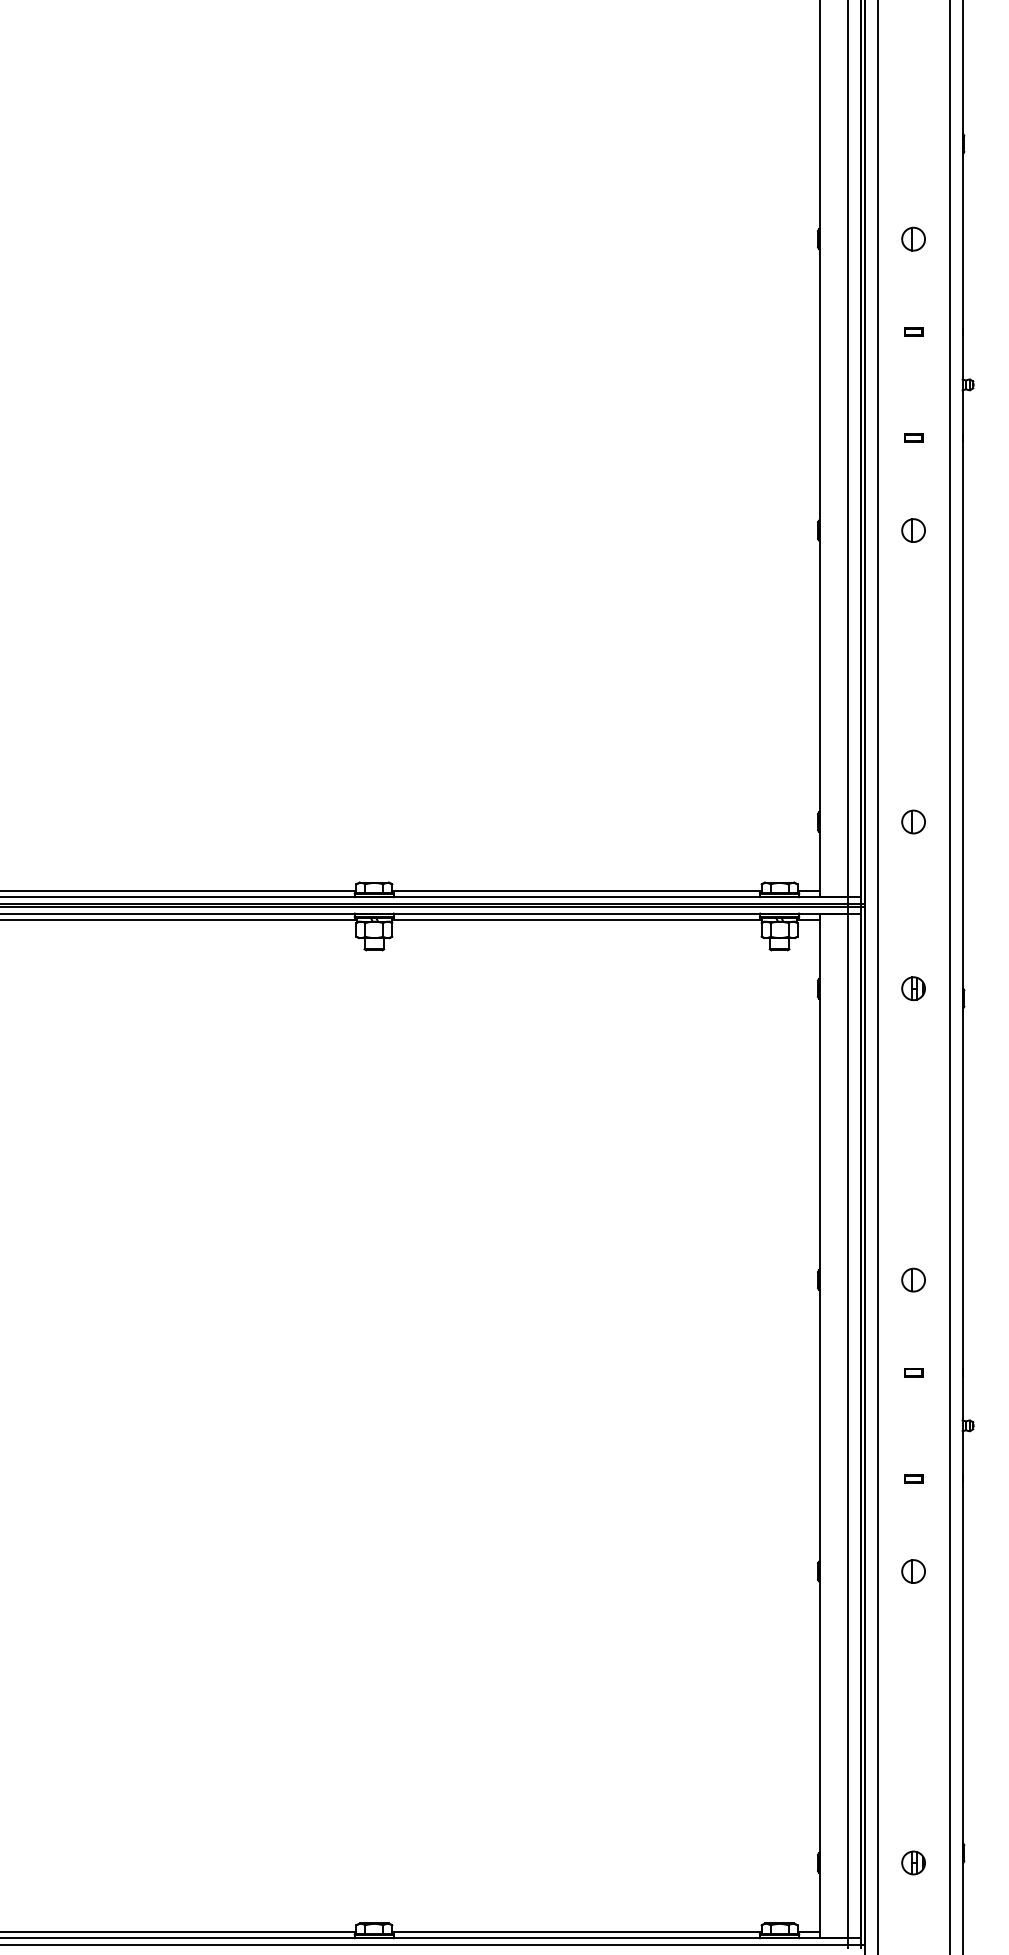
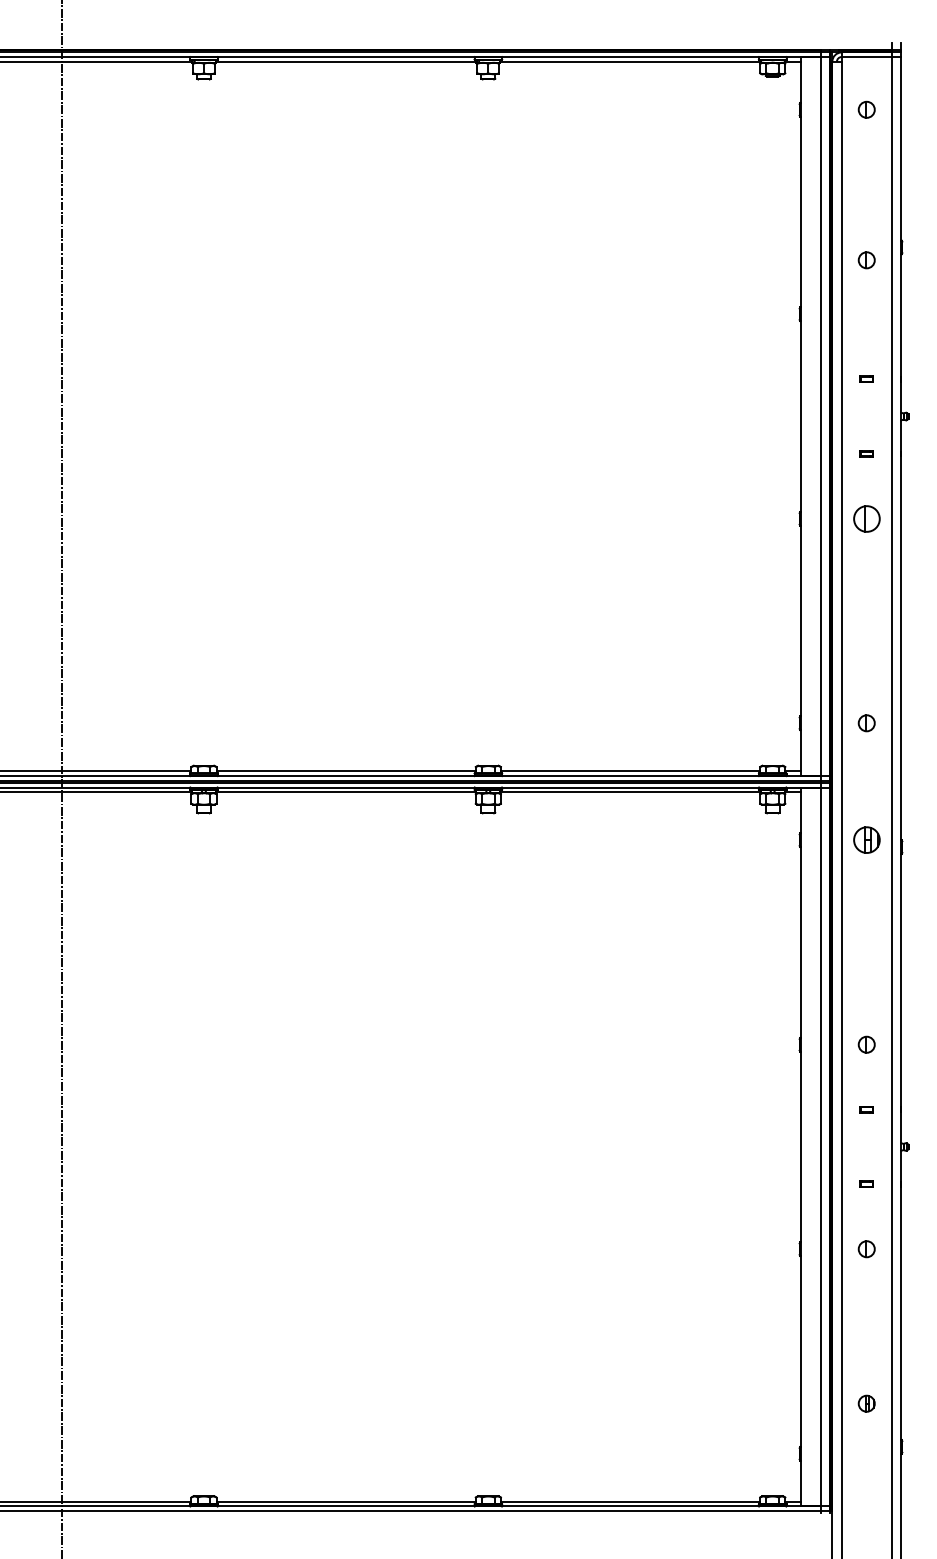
part: (913, 239) -> (866, 260), moved
part: (913, 530) -> (866, 518), size x1.6
part: (913, 989) -> (866, 840), size x1.6
part: (913, 1862) -> (866, 1403), moved

